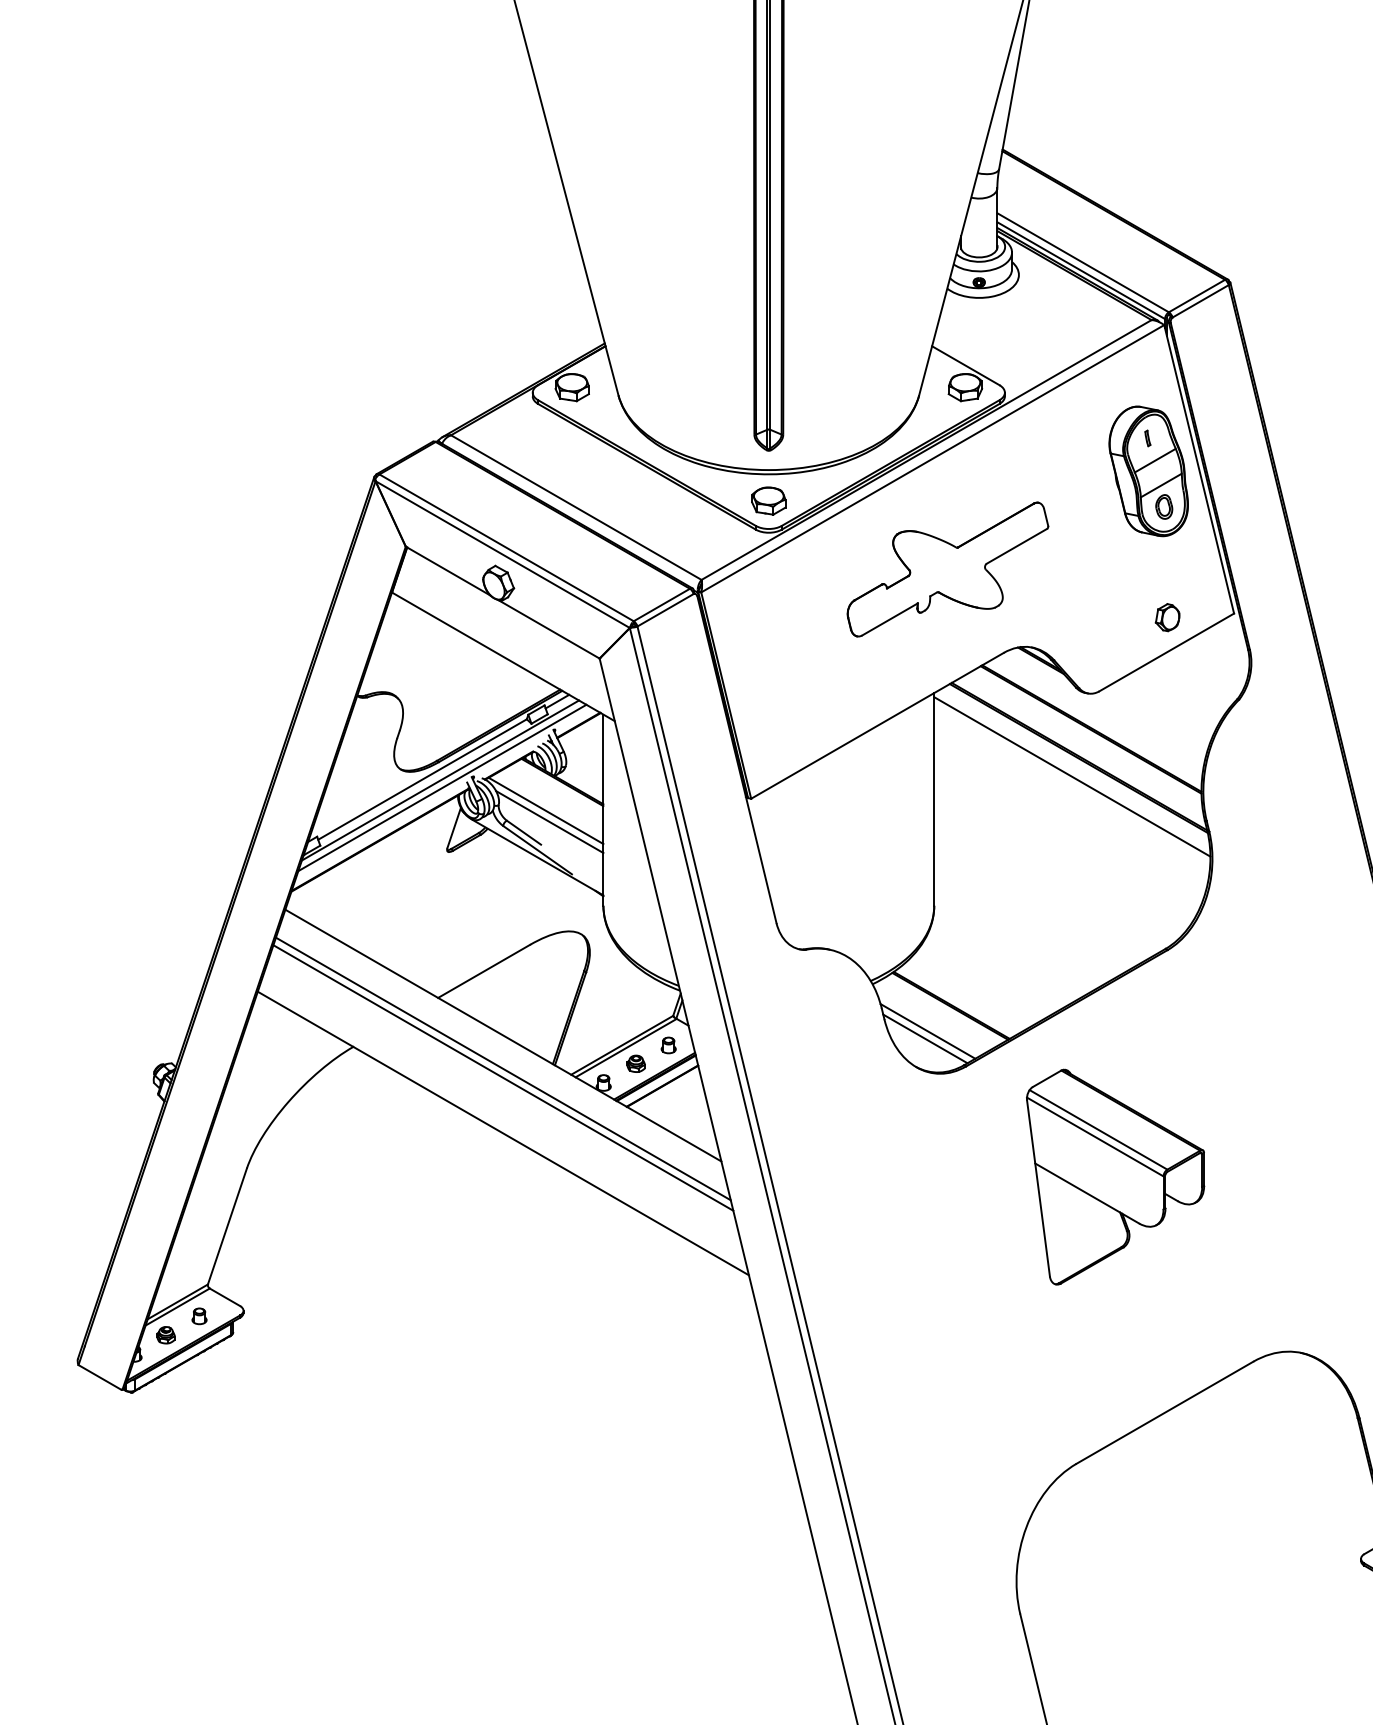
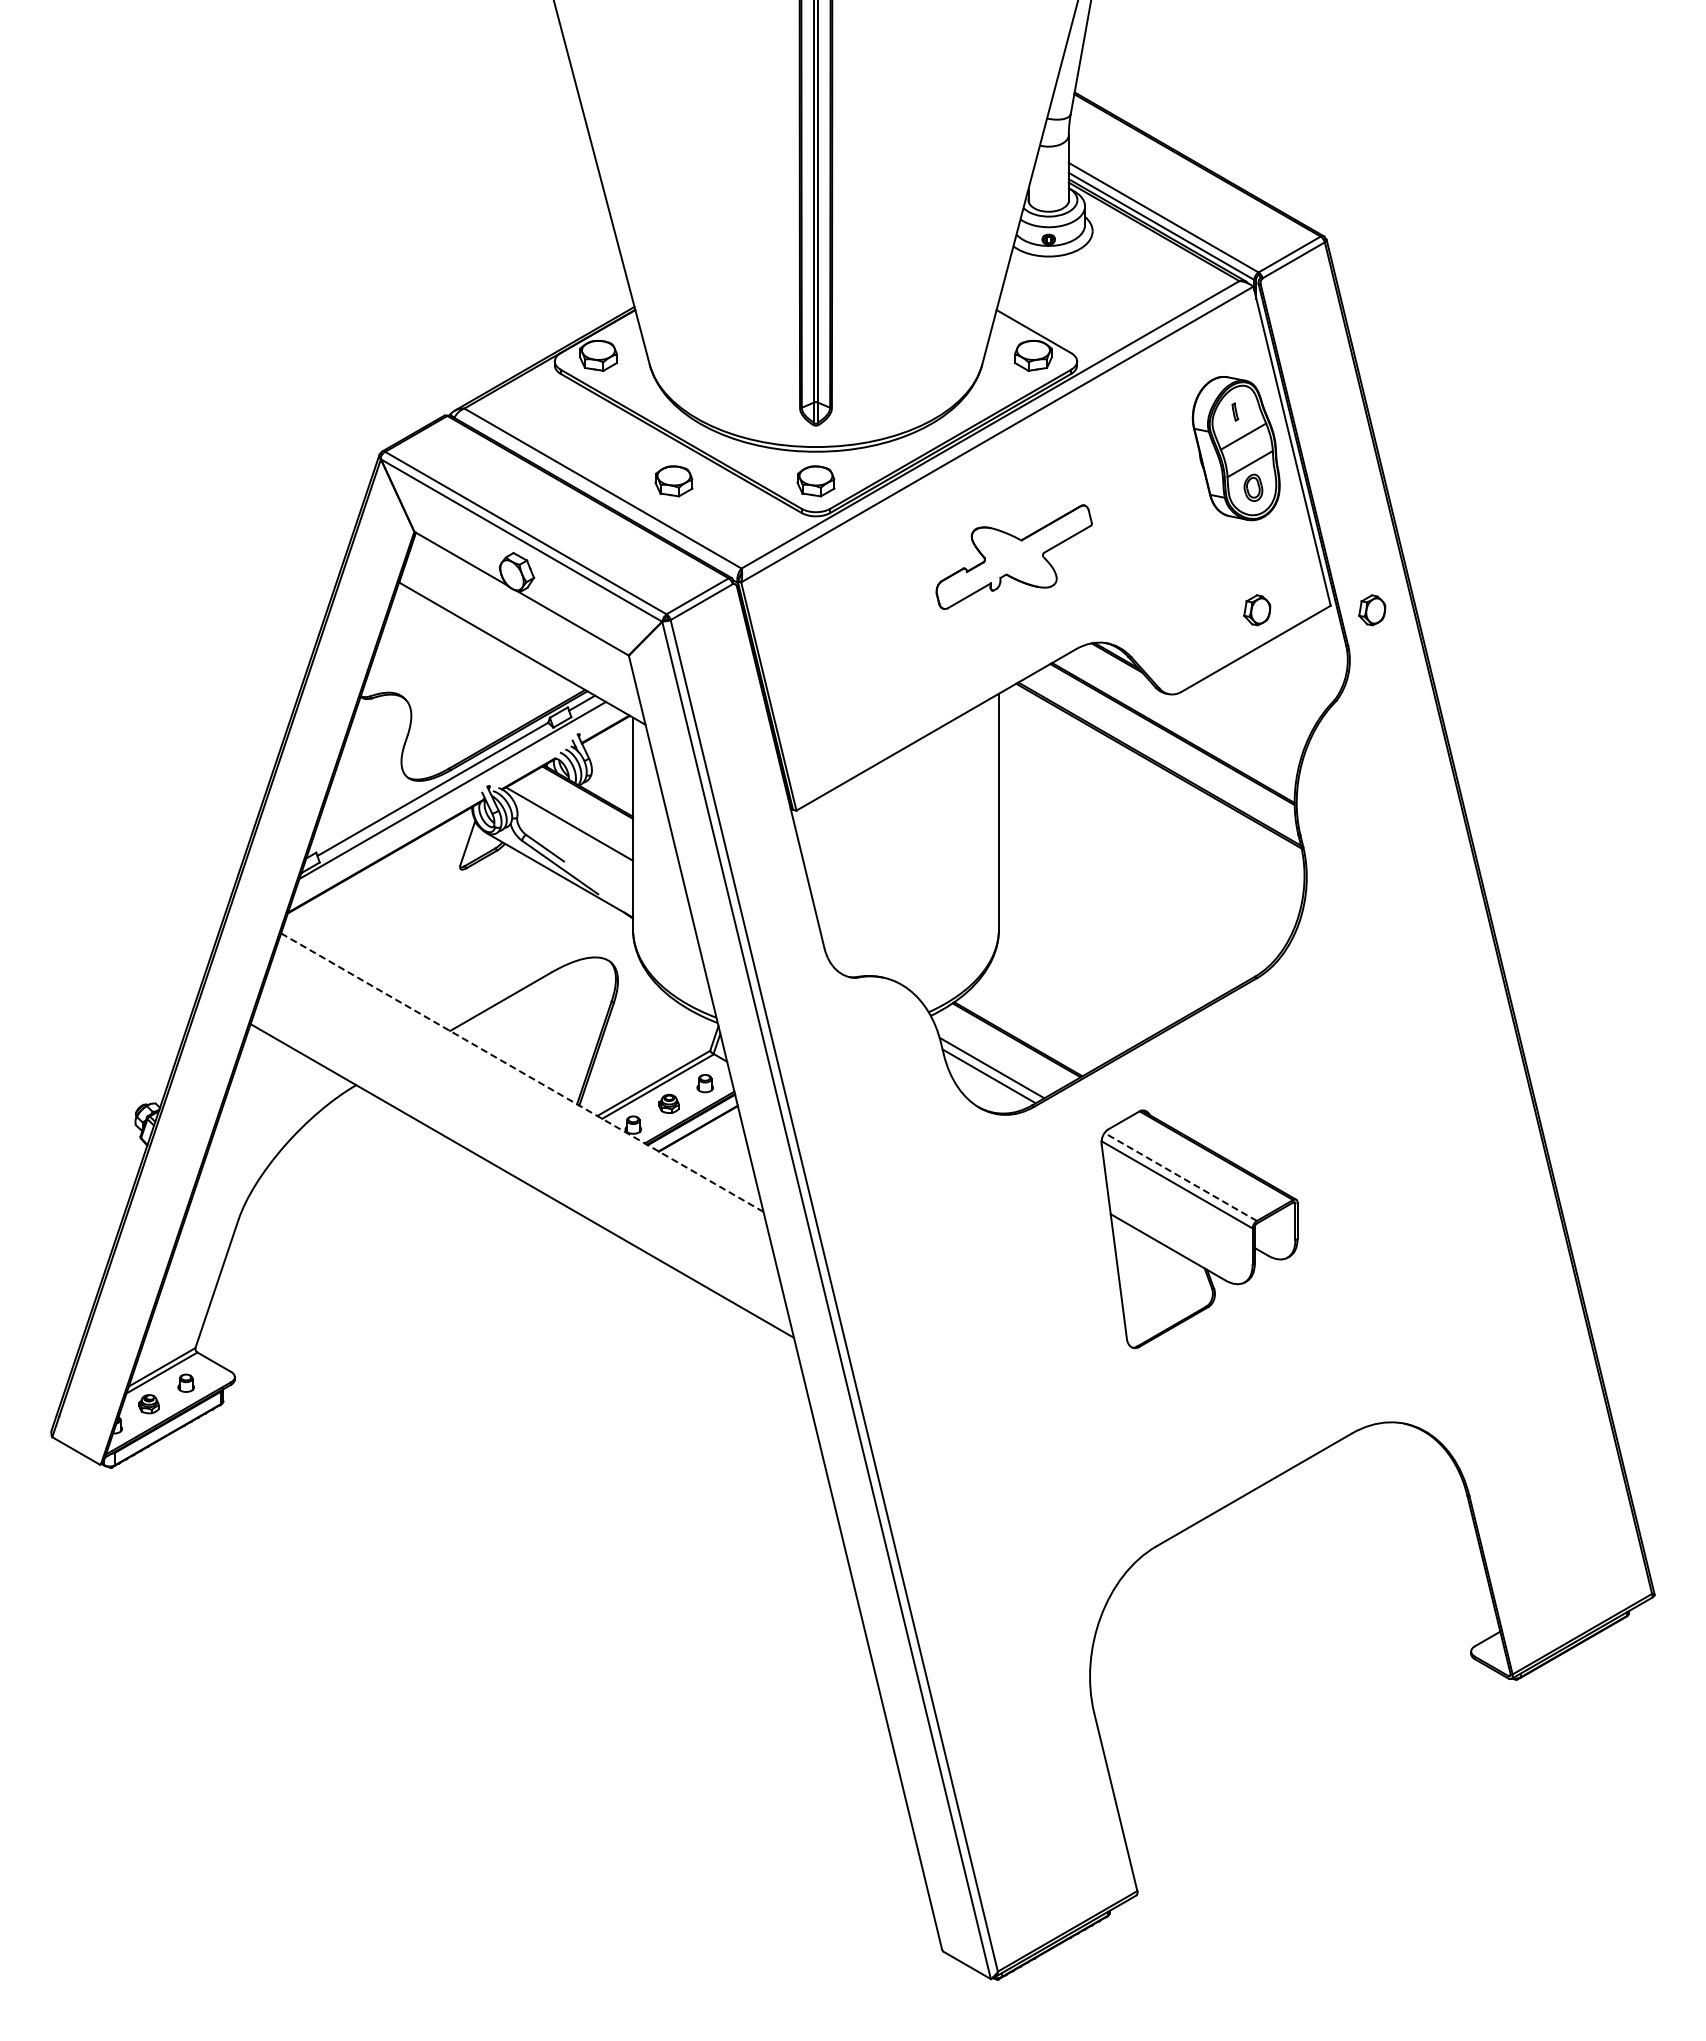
part: (640, 501) -> (673, 481), added
part: (948, 569) -> (1014, 557), size x0.7
part: (1271, 617) -> (1372, 610), added
line: (1072, 776) -> (1151, 786), removed
line: (442, 787) -> (454, 798), removed
line: (549, 822) -> (573, 836), removed
line: (503, 1035) -> (522, 1072), solid -> dashed
line: (502, 1068) -> (521, 1109), removed
line: (502, 1077) -> (521, 1119), removed
line: (1098, 1129) -> (1180, 1176), solid -> dashed

